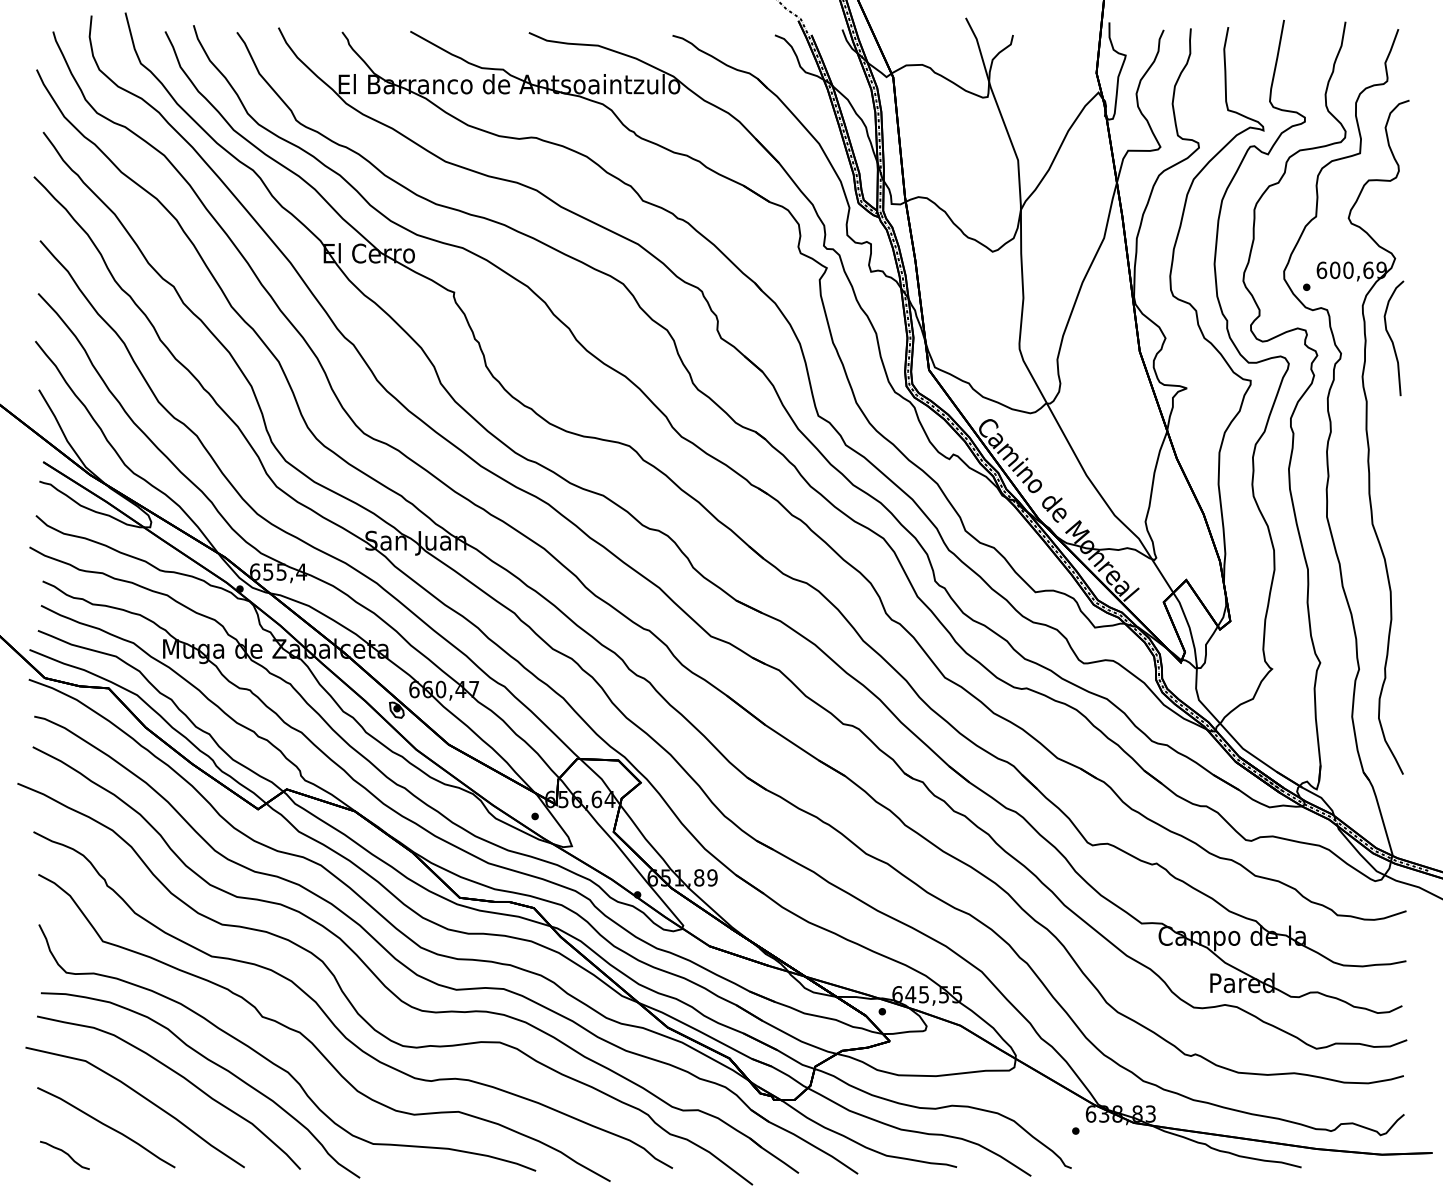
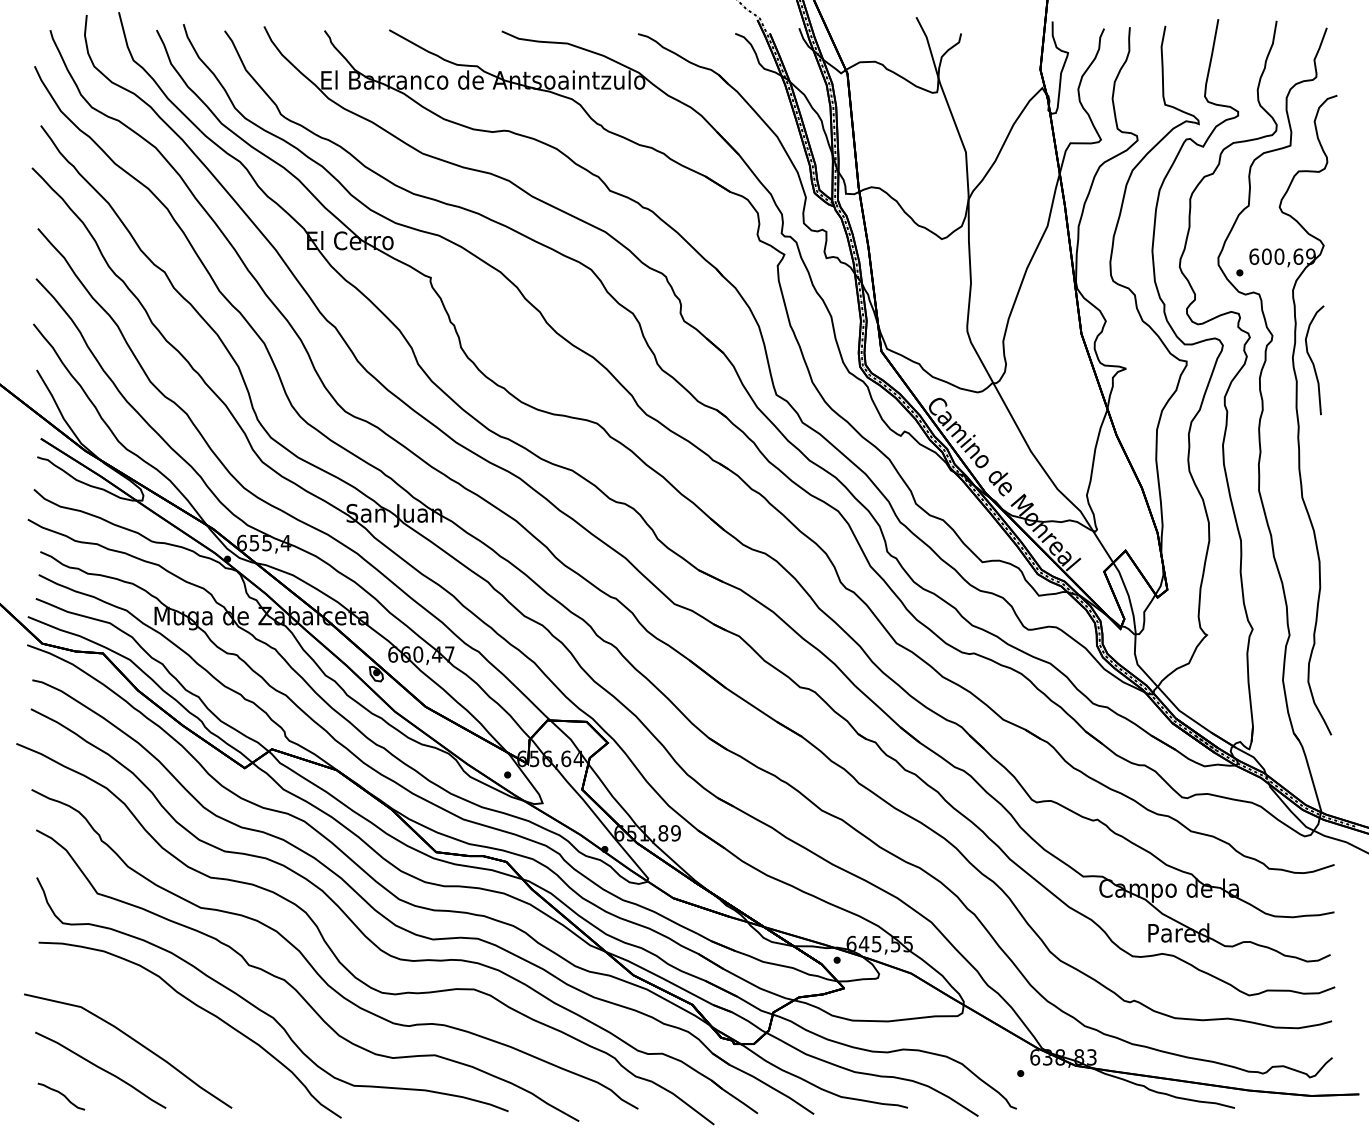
curve: (1392, 339) -> (1313, 361), moved
curve: (180, 1077) -> (171, 1022), removed

